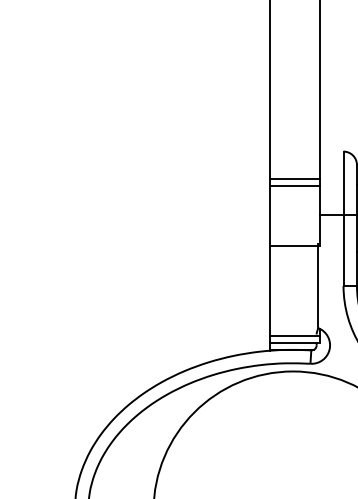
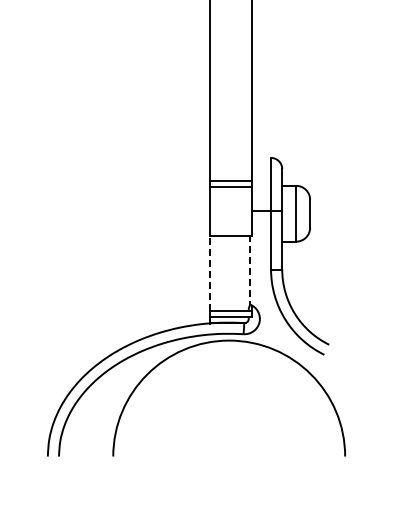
line: (318, 285) -> (250, 269), solid -> dashed
line: (269, 290) -> (209, 273), solid -> dashed

